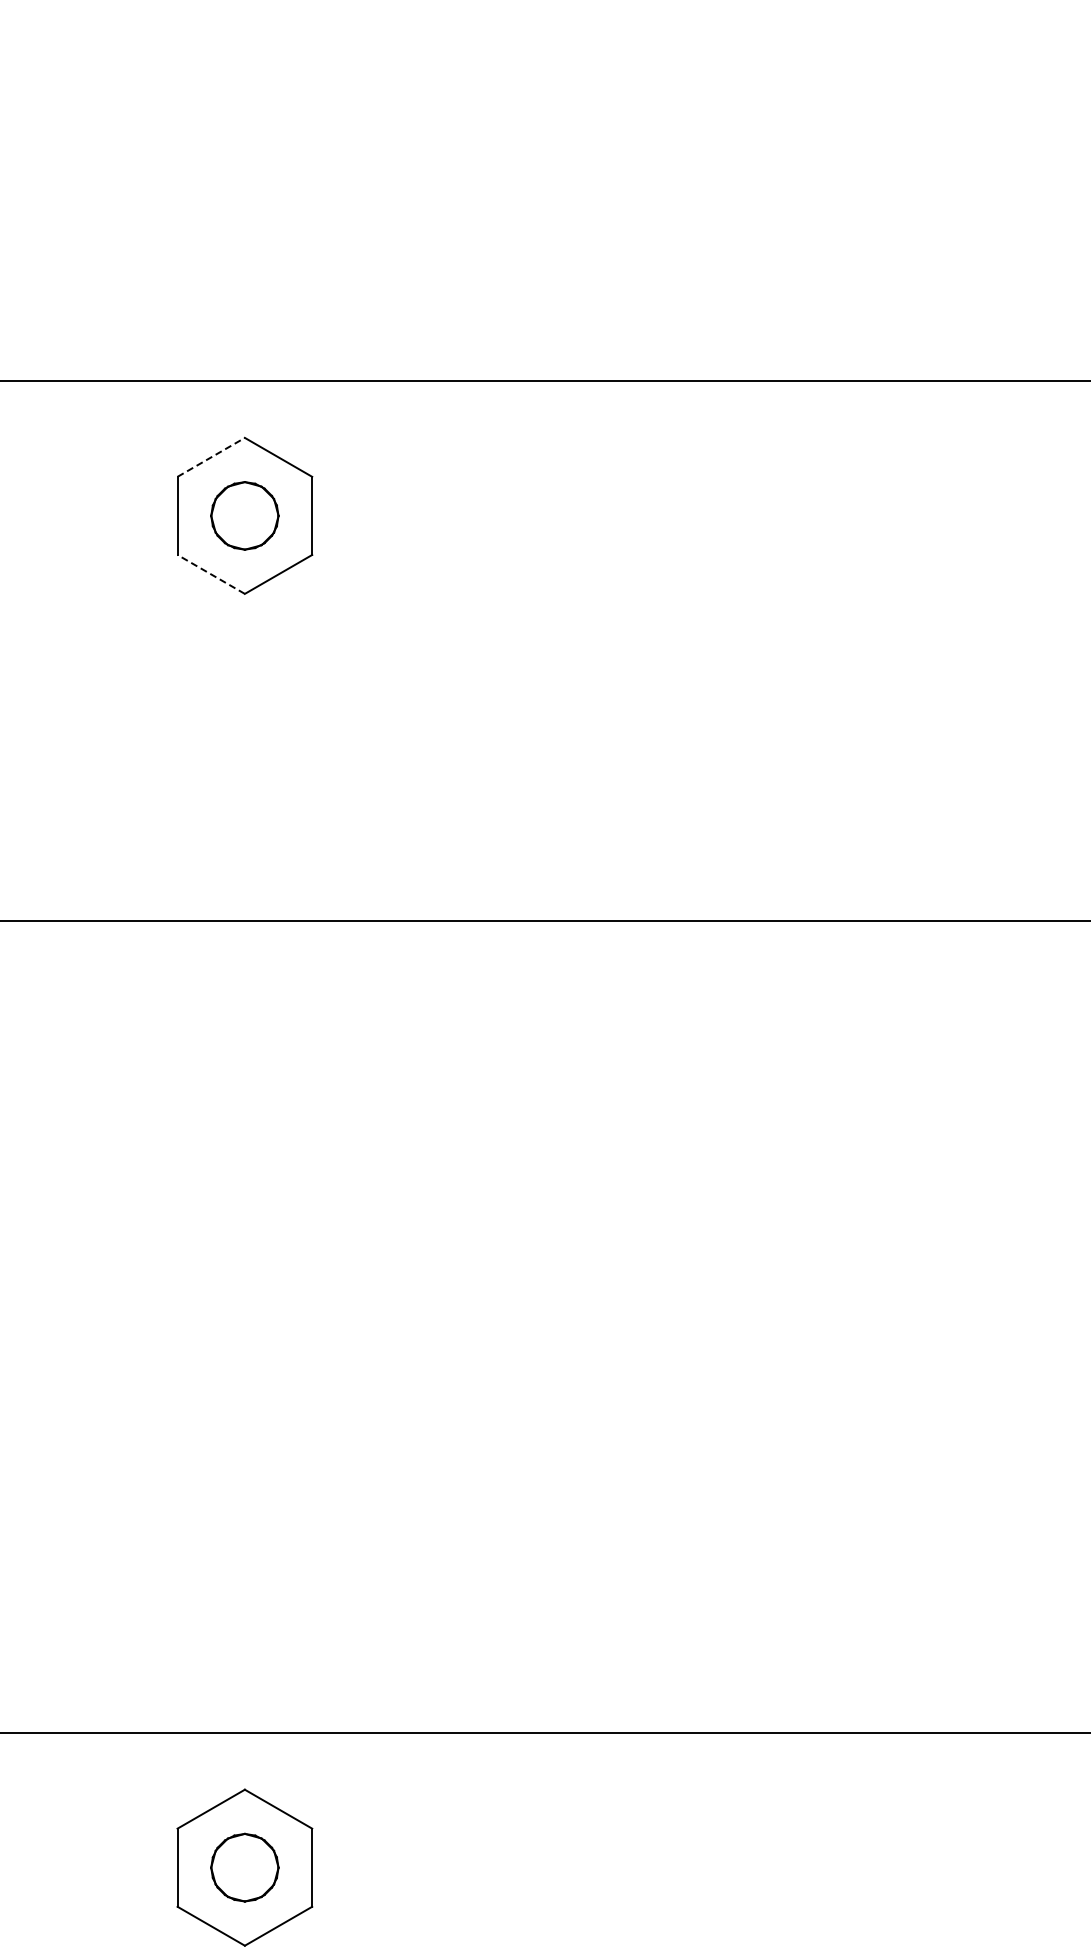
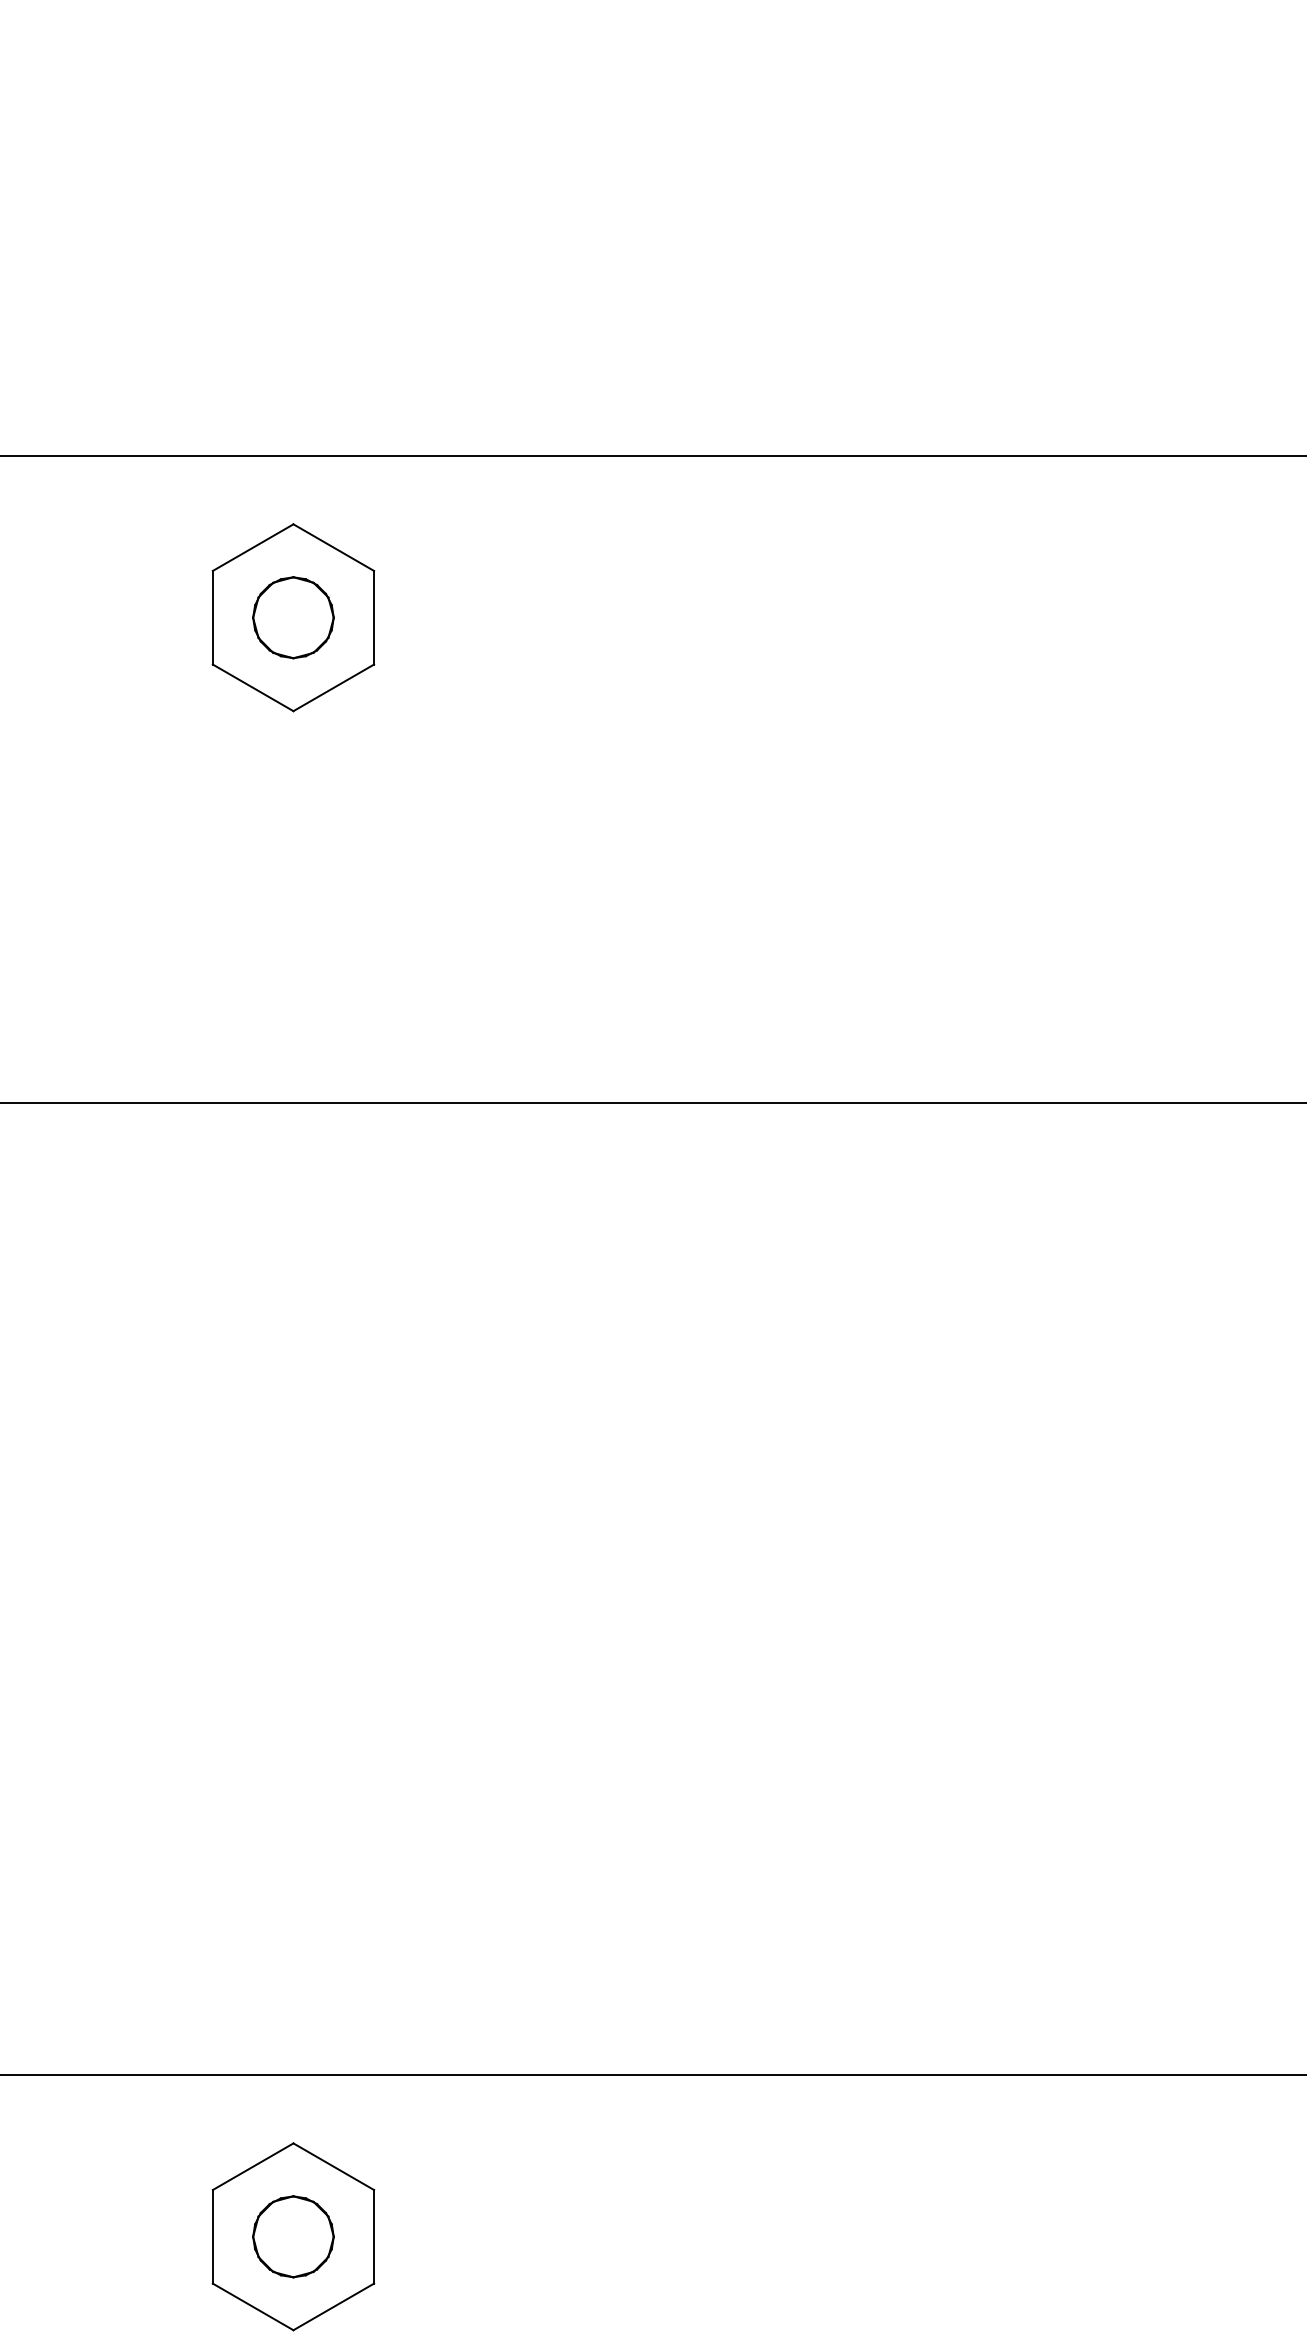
line: (211, 457) -> (253, 547), dashed -> solid
line: (211, 574) -> (253, 687), dashed -> solid

